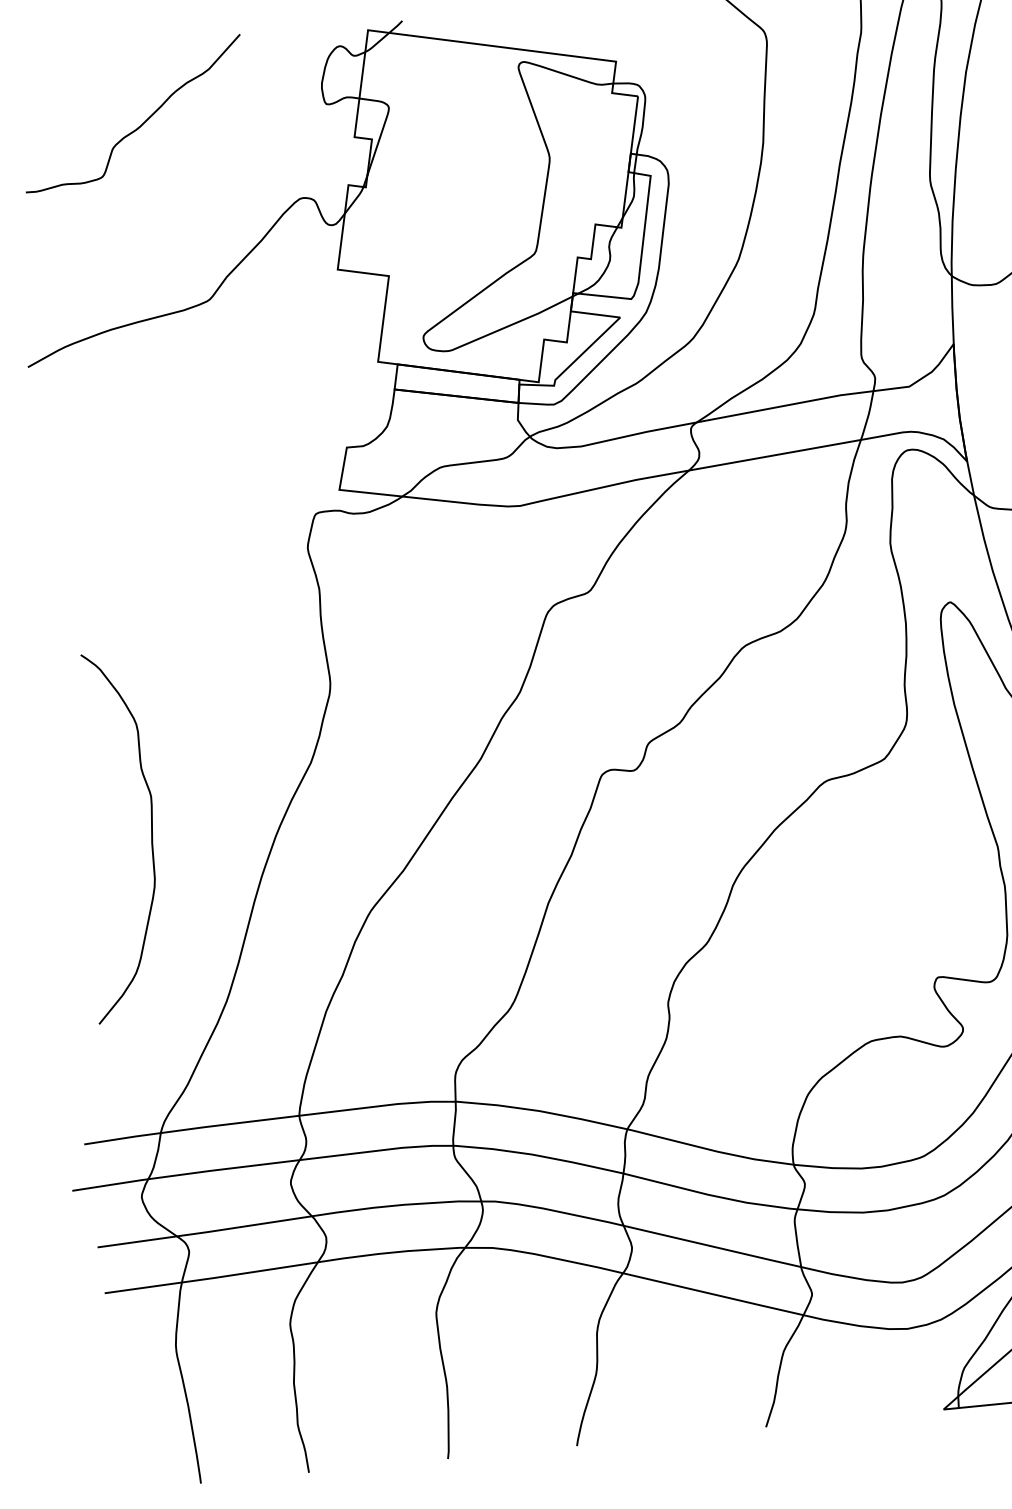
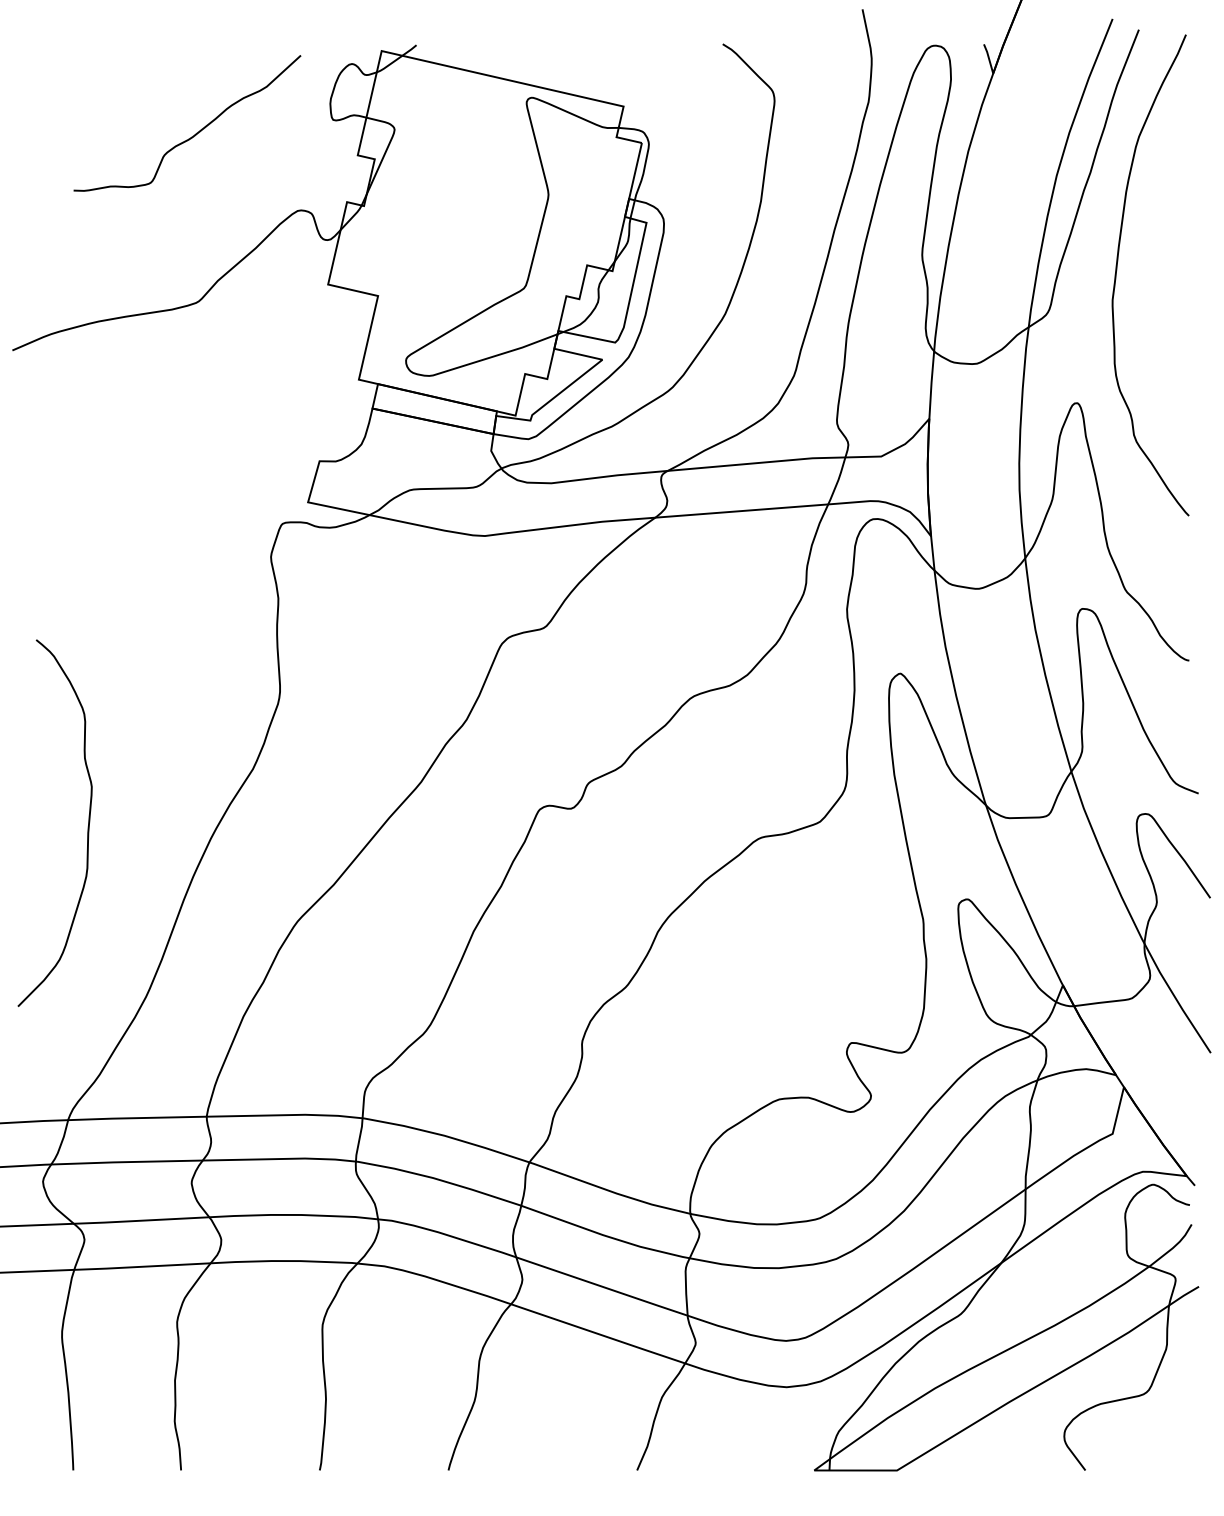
curve: (143, 121) -> (196, 132), moved

